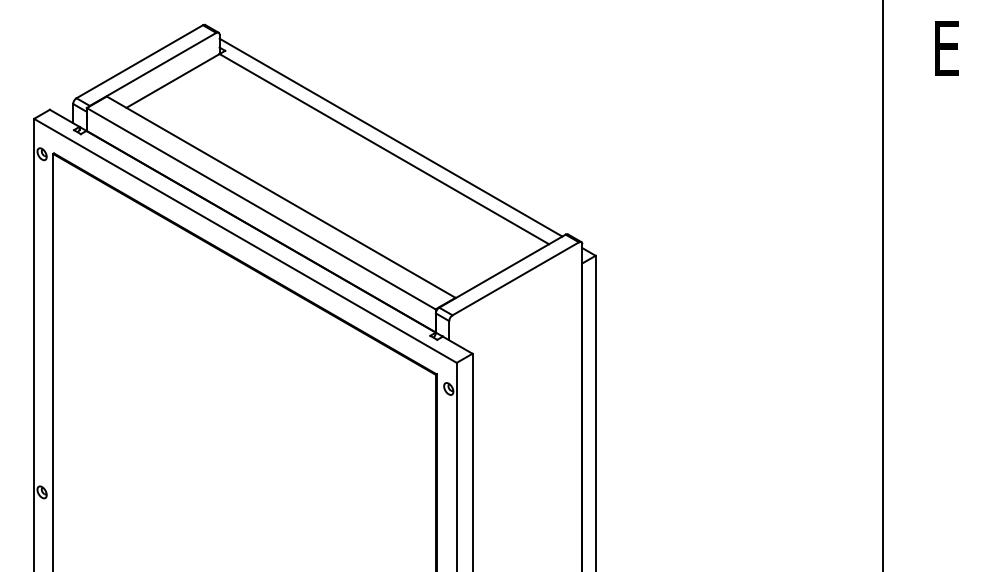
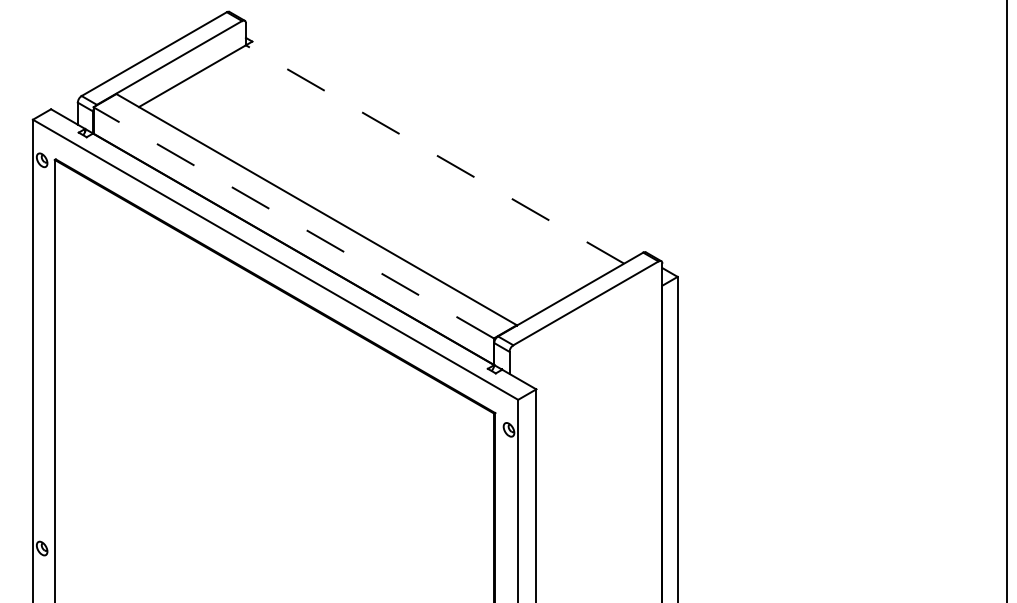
line: (390, 137) -> (442, 141), removed
line: (383, 148) -> (434, 153), solid -> dashed
line: (260, 208) -> (292, 222), solid -> dashed

